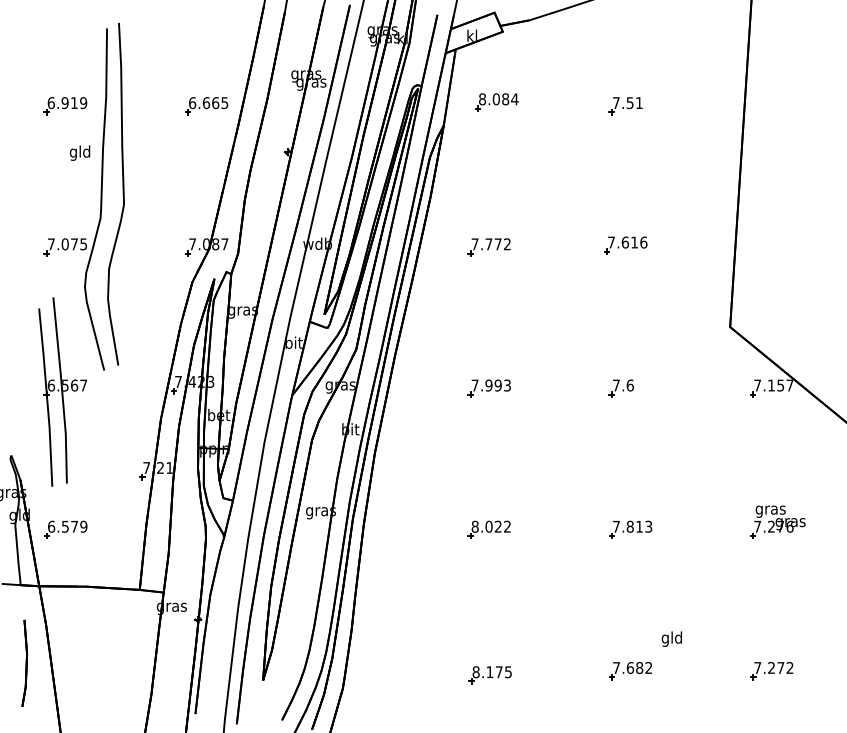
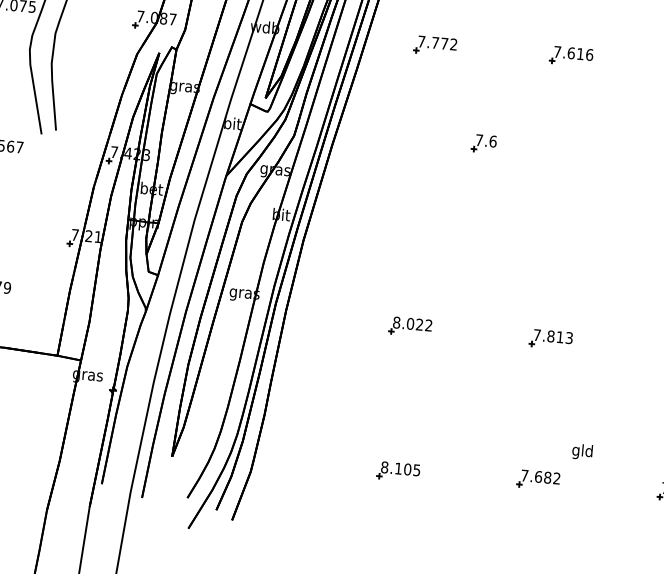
part: (488, 388) -> (422, 186), removed
part: (620, 388) -> (483, 143), moved
text: (498, 672) -> (406, 469), 8.175 -> 8.105

